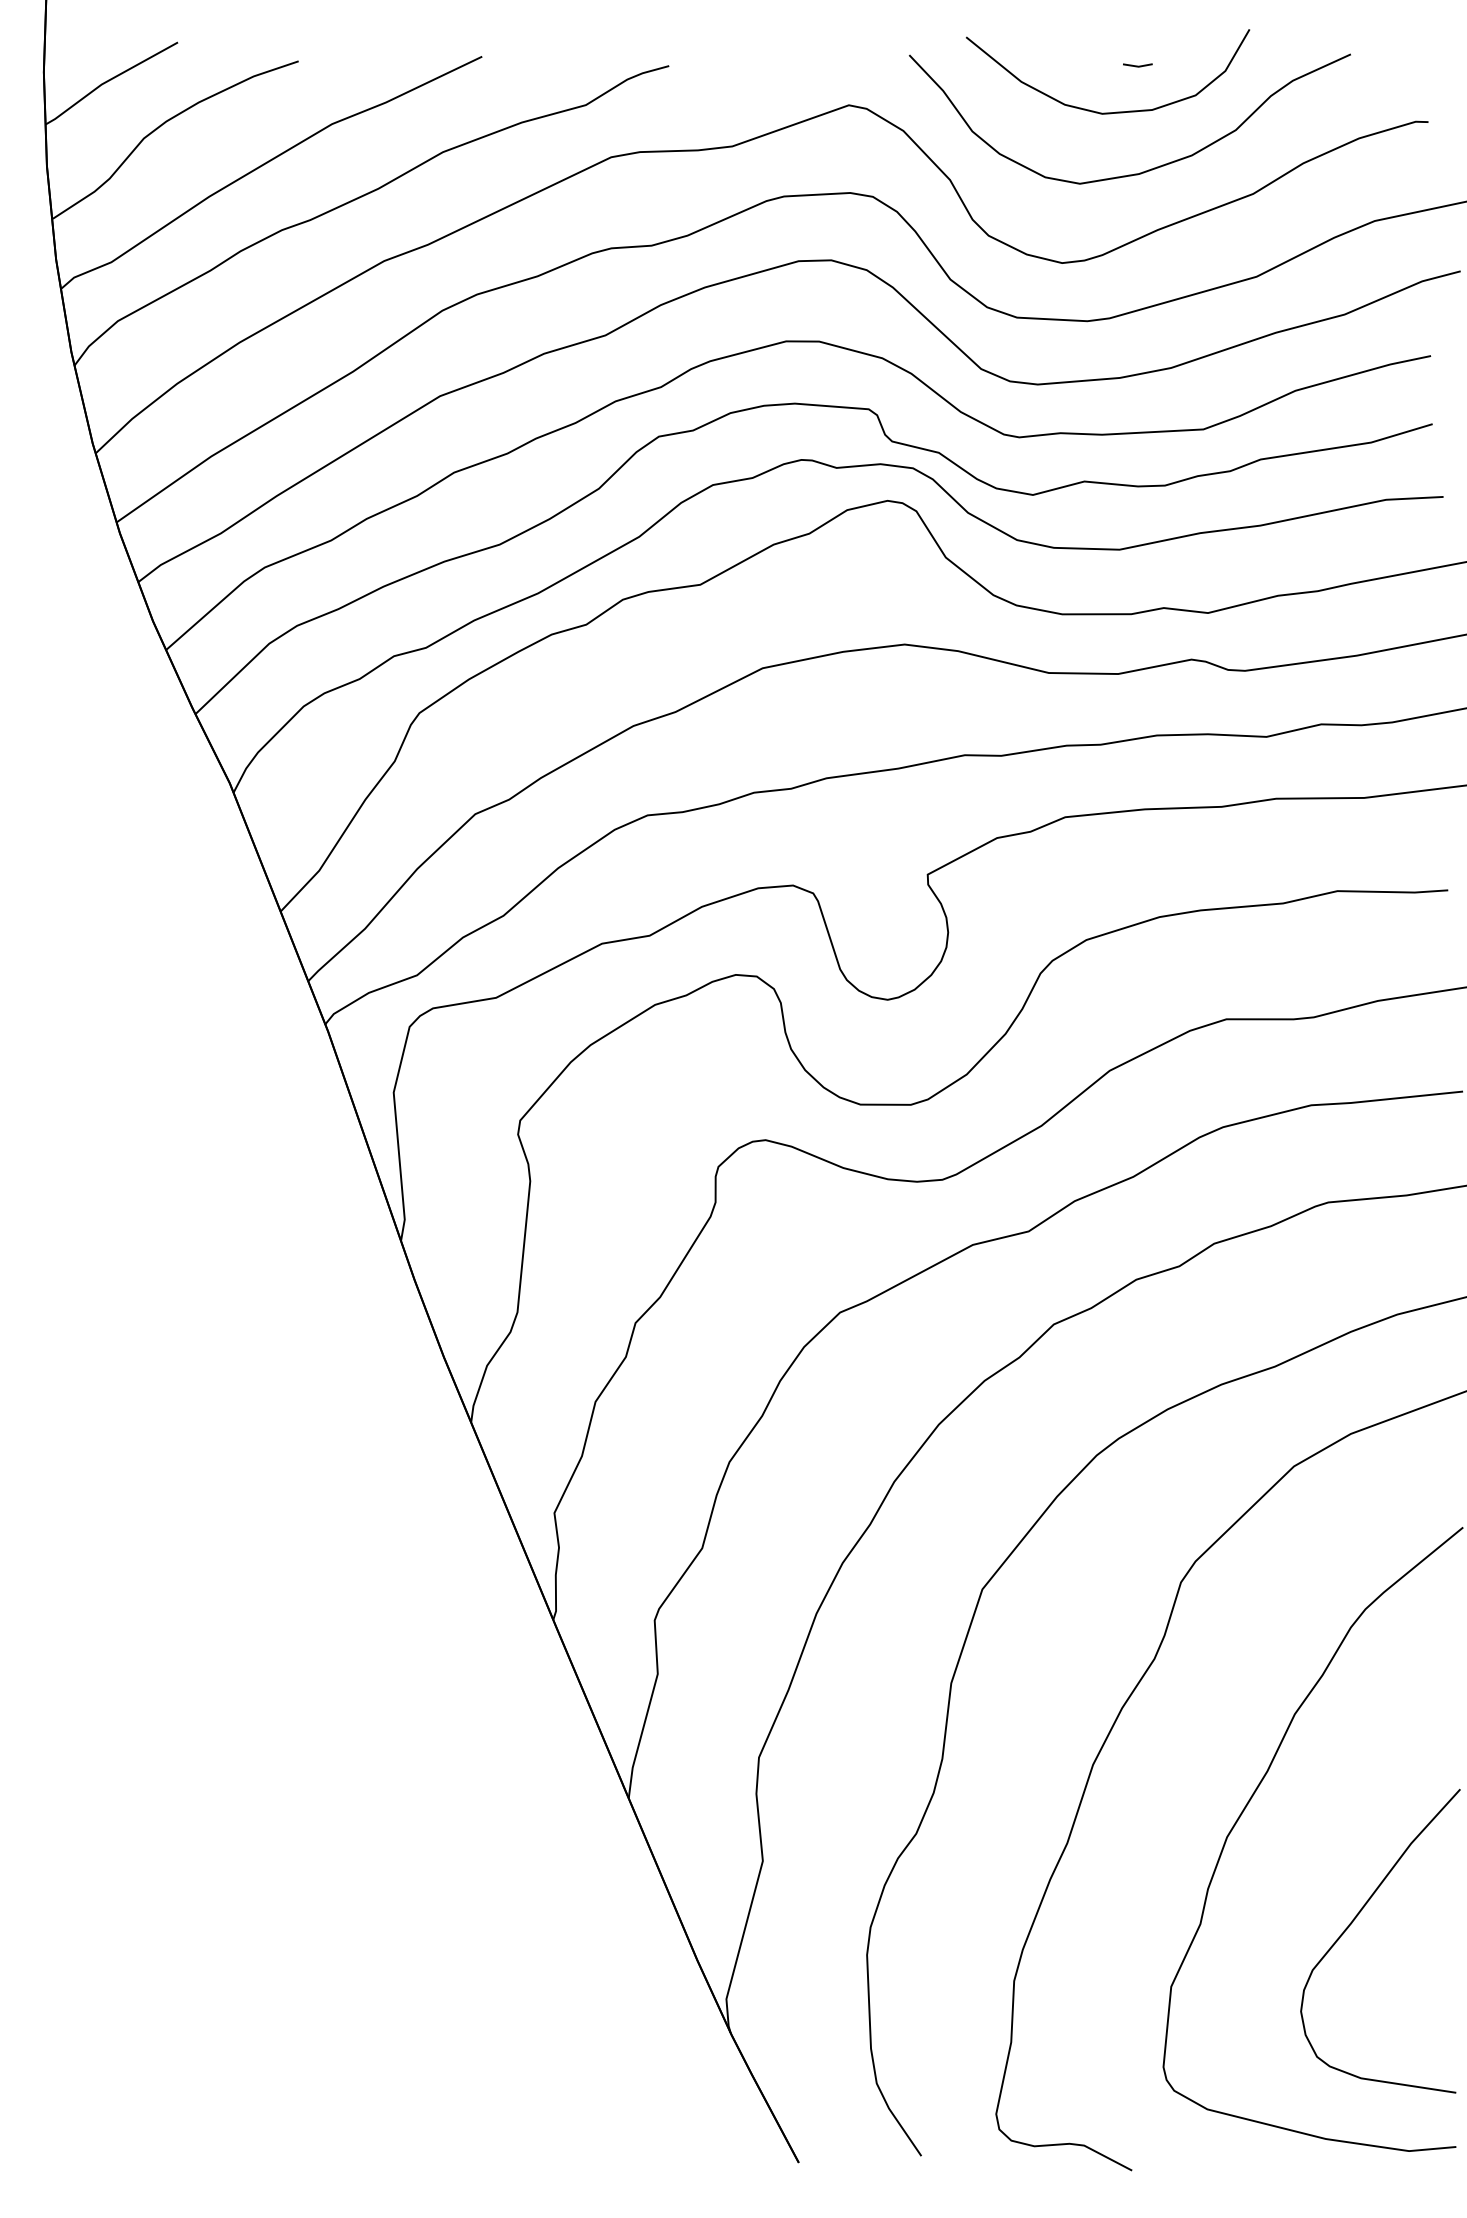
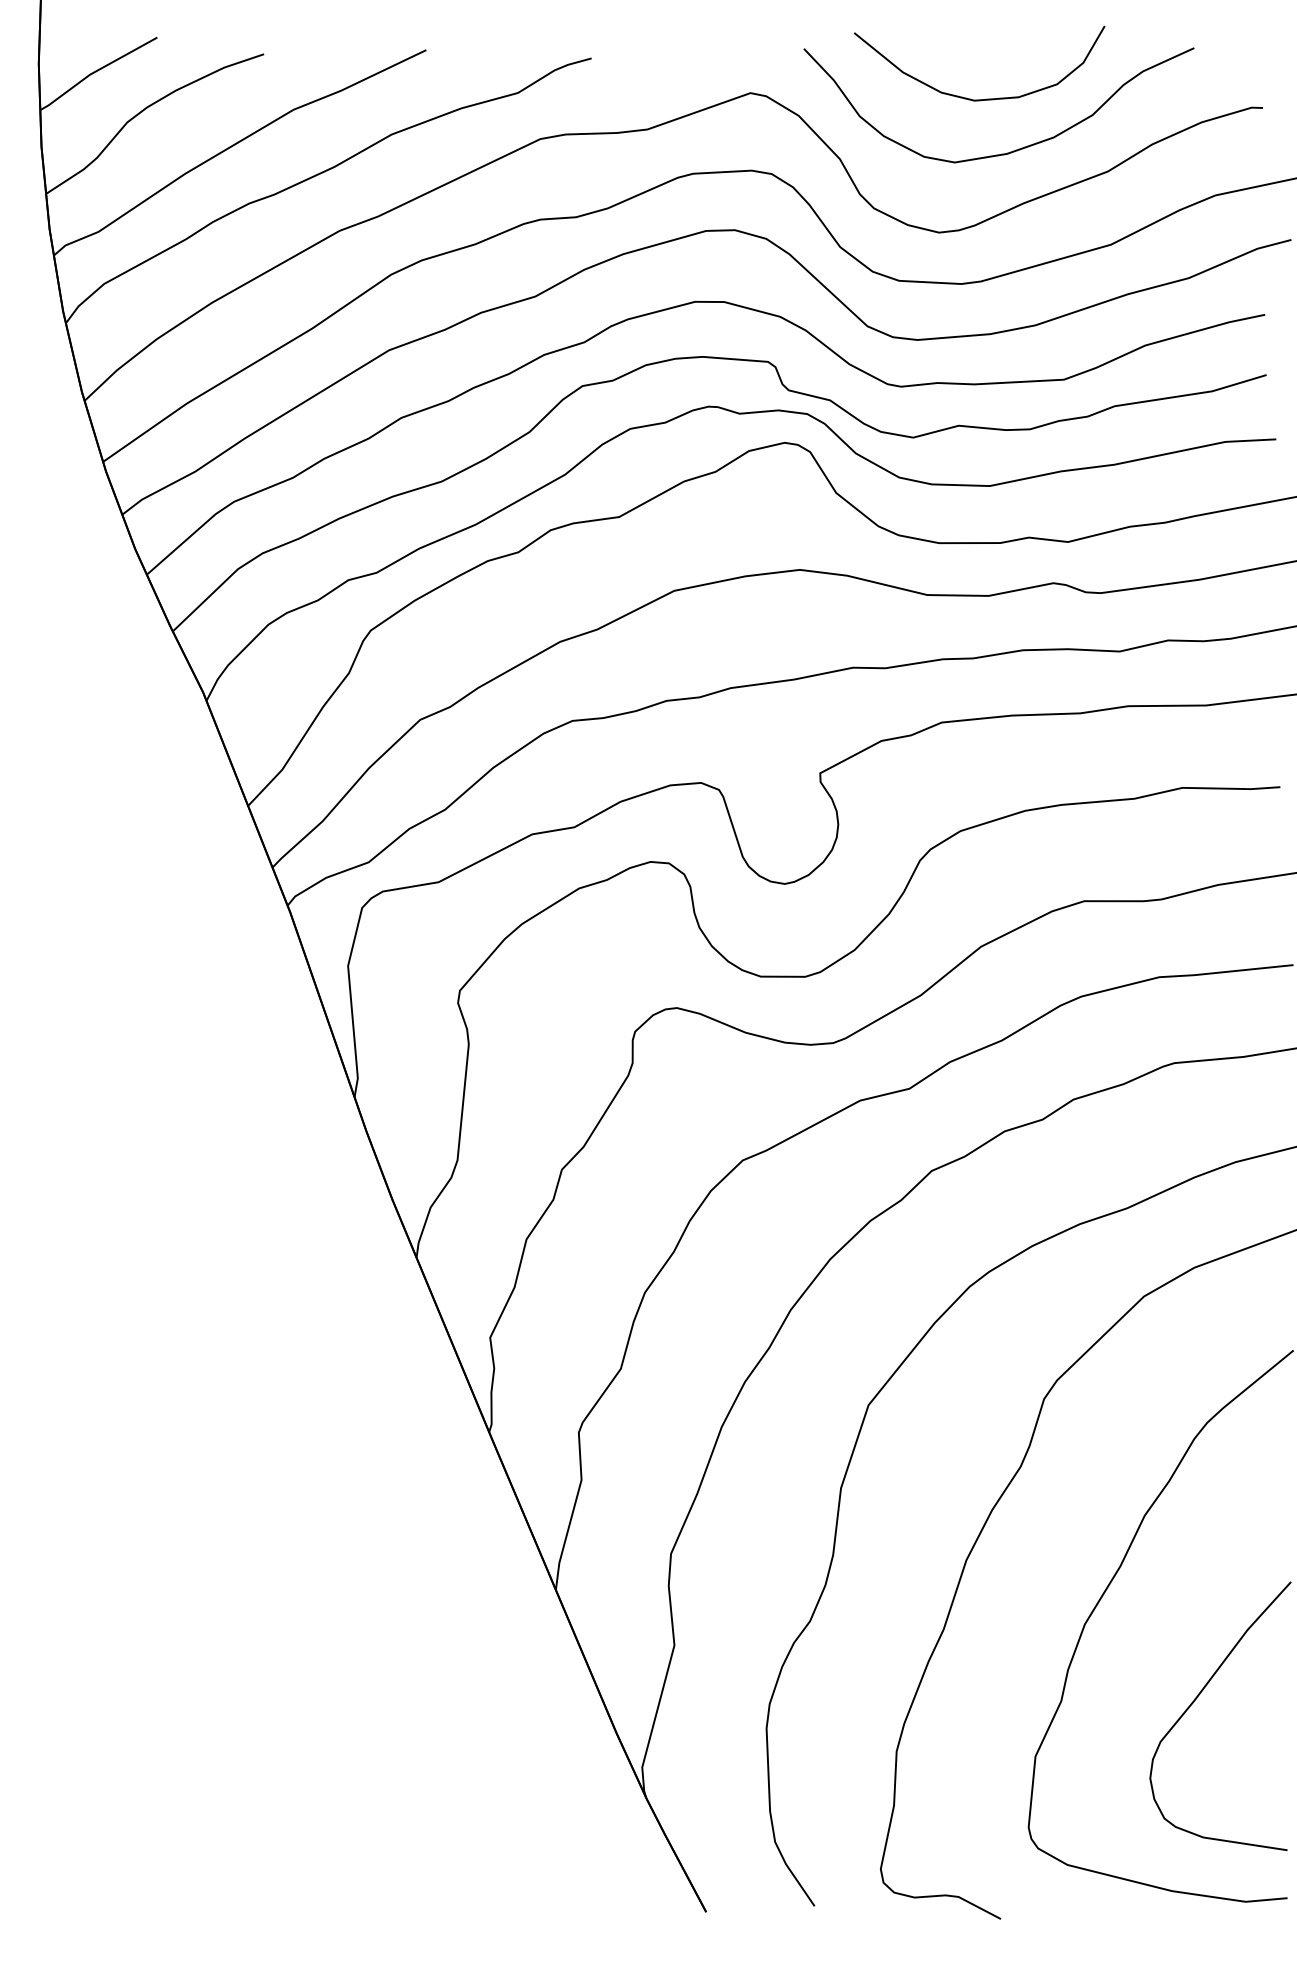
line: (1137, 65) -> (1005, 57), removed

